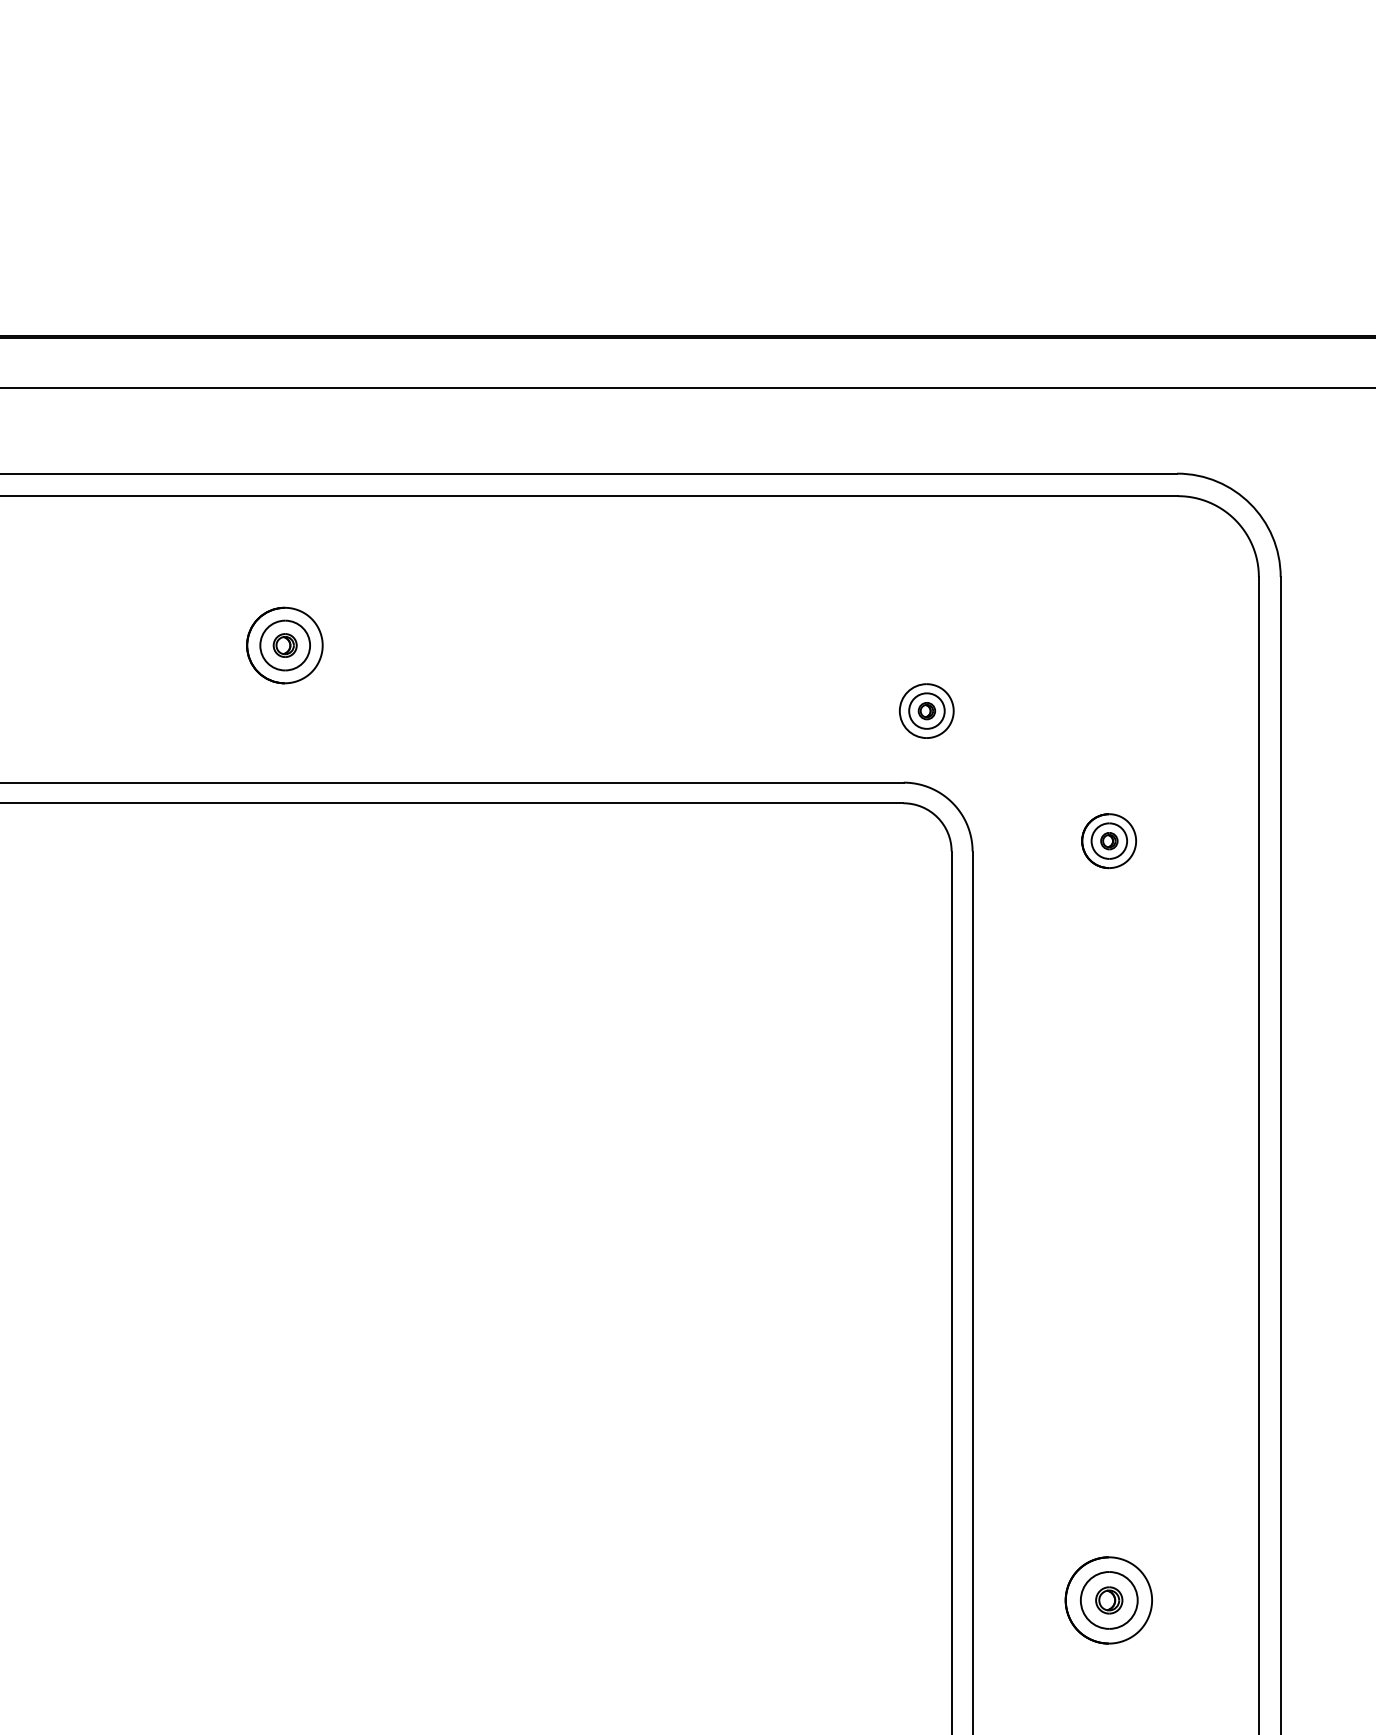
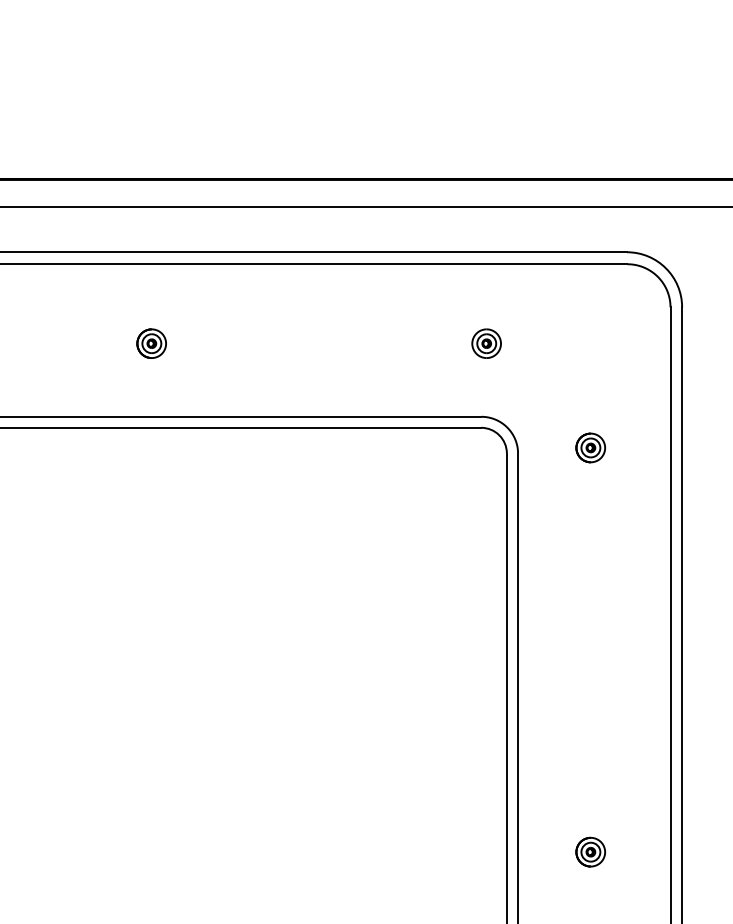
part: (284, 644) -> (151, 343), size x0.71
part: (926, 710) -> (486, 343), moved
part: (1108, 1598) -> (590, 851), size x0.62

